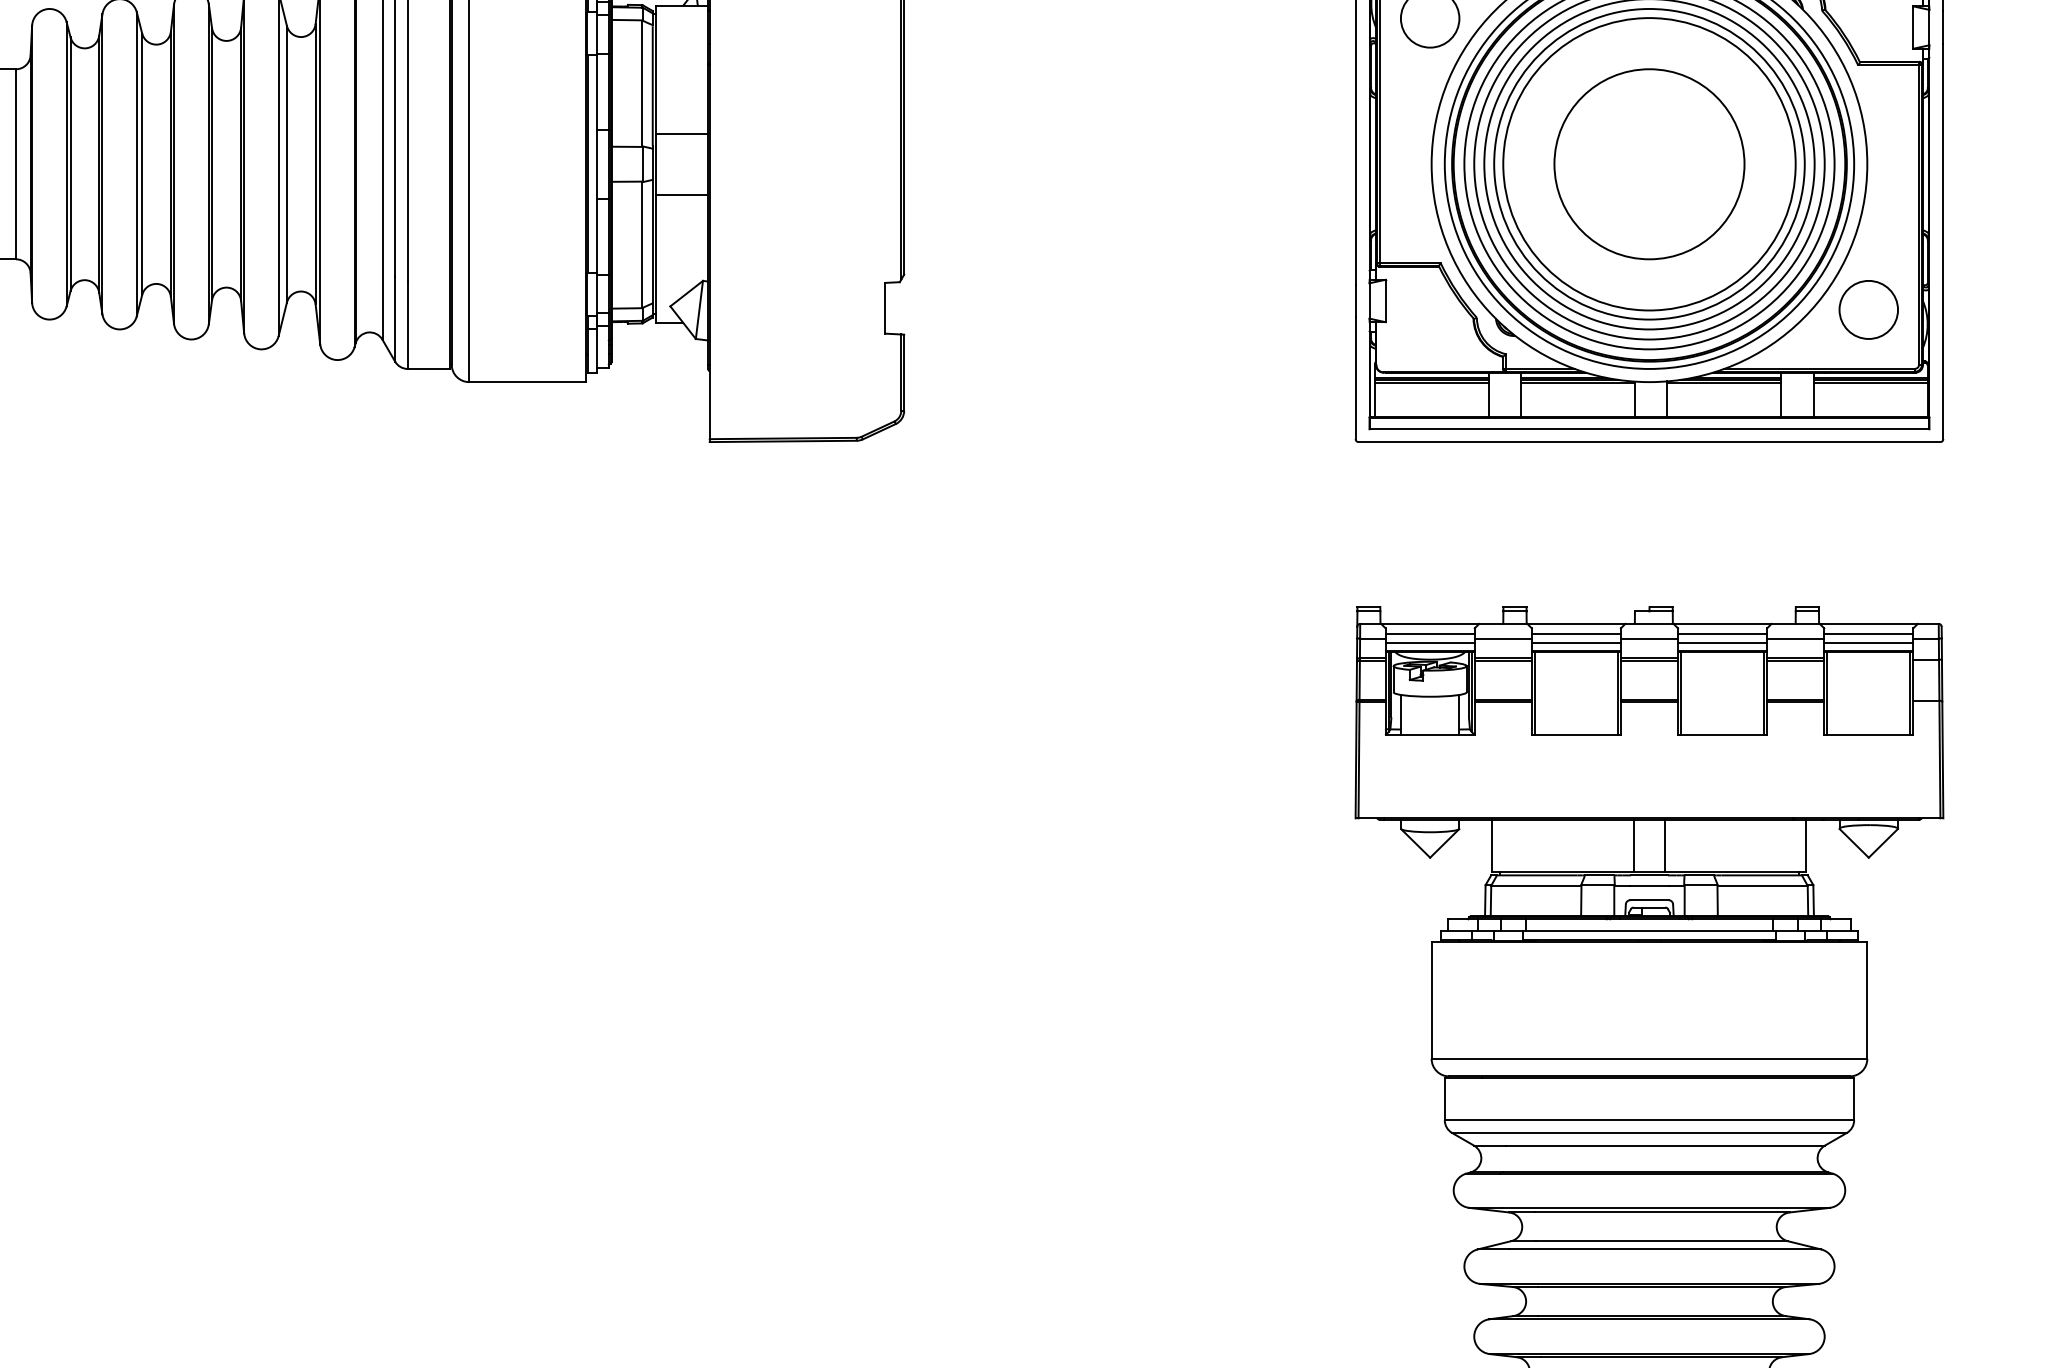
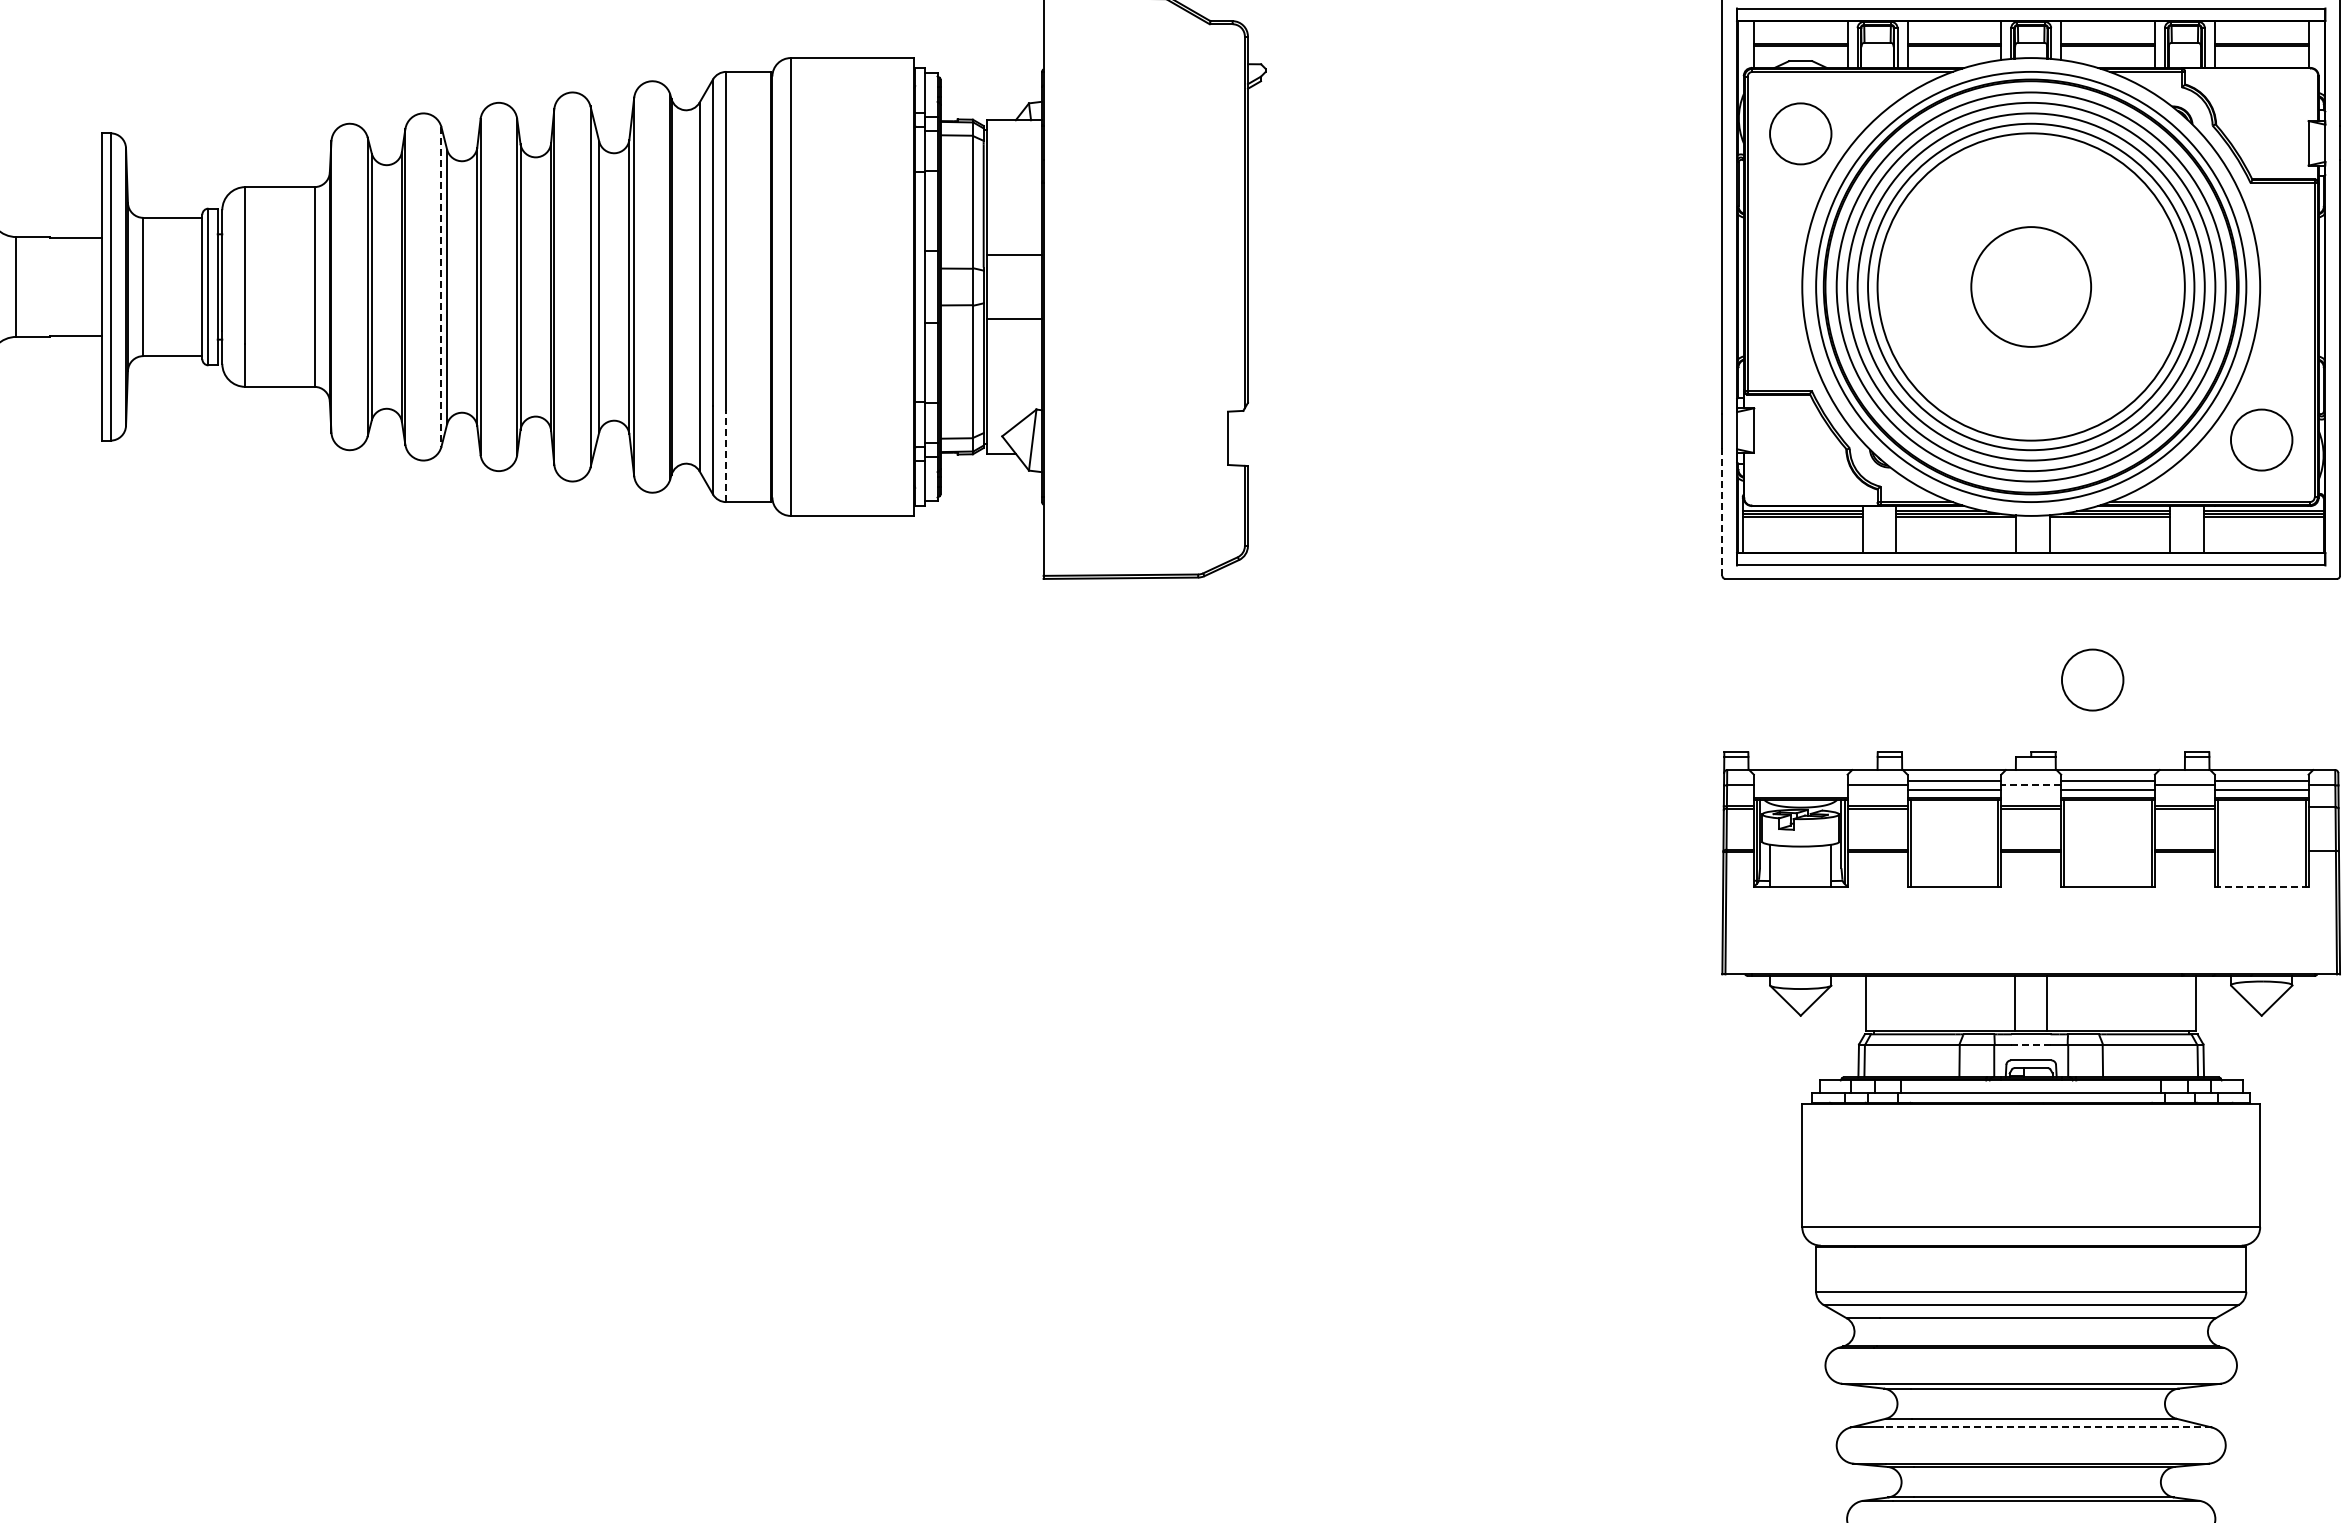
circle: (1649, 163) -> (2031, 286), size x0.6
line: (136, 164) -> (441, 287), solid -> dashed
line: (408, 325) -> (726, 456), solid -> dashed
line: (1355, 378) -> (1722, 512), solid -> dashed
part: (1707, 537) -> (2092, 679), added
line: (1429, 633) -> (1800, 780), removed
line: (1649, 638) -> (2031, 785), solid -> dashed
line: (1429, 642) -> (1800, 789), removed
line: (1868, 734) -> (2261, 886), solid -> dashed
line: (1648, 886) -> (2030, 1045), solid -> dashed
line: (1664, 1249) -> (2047, 1427), solid -> dashed

